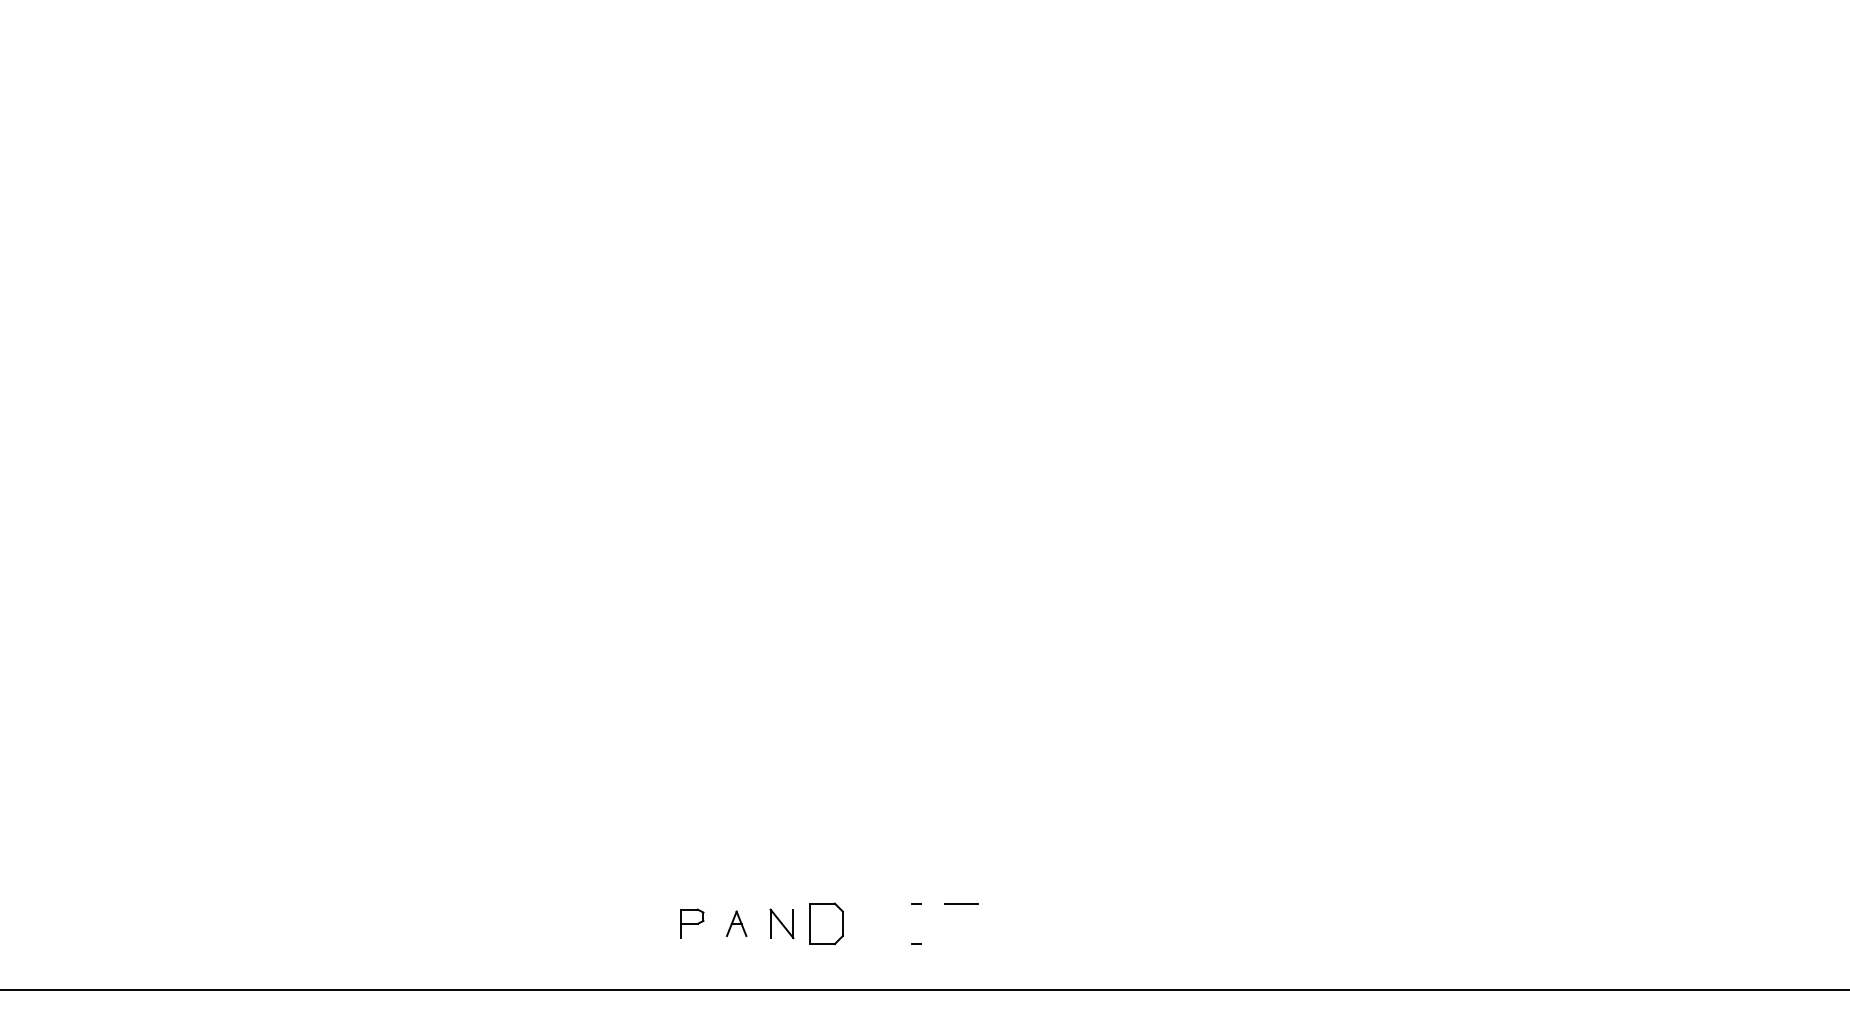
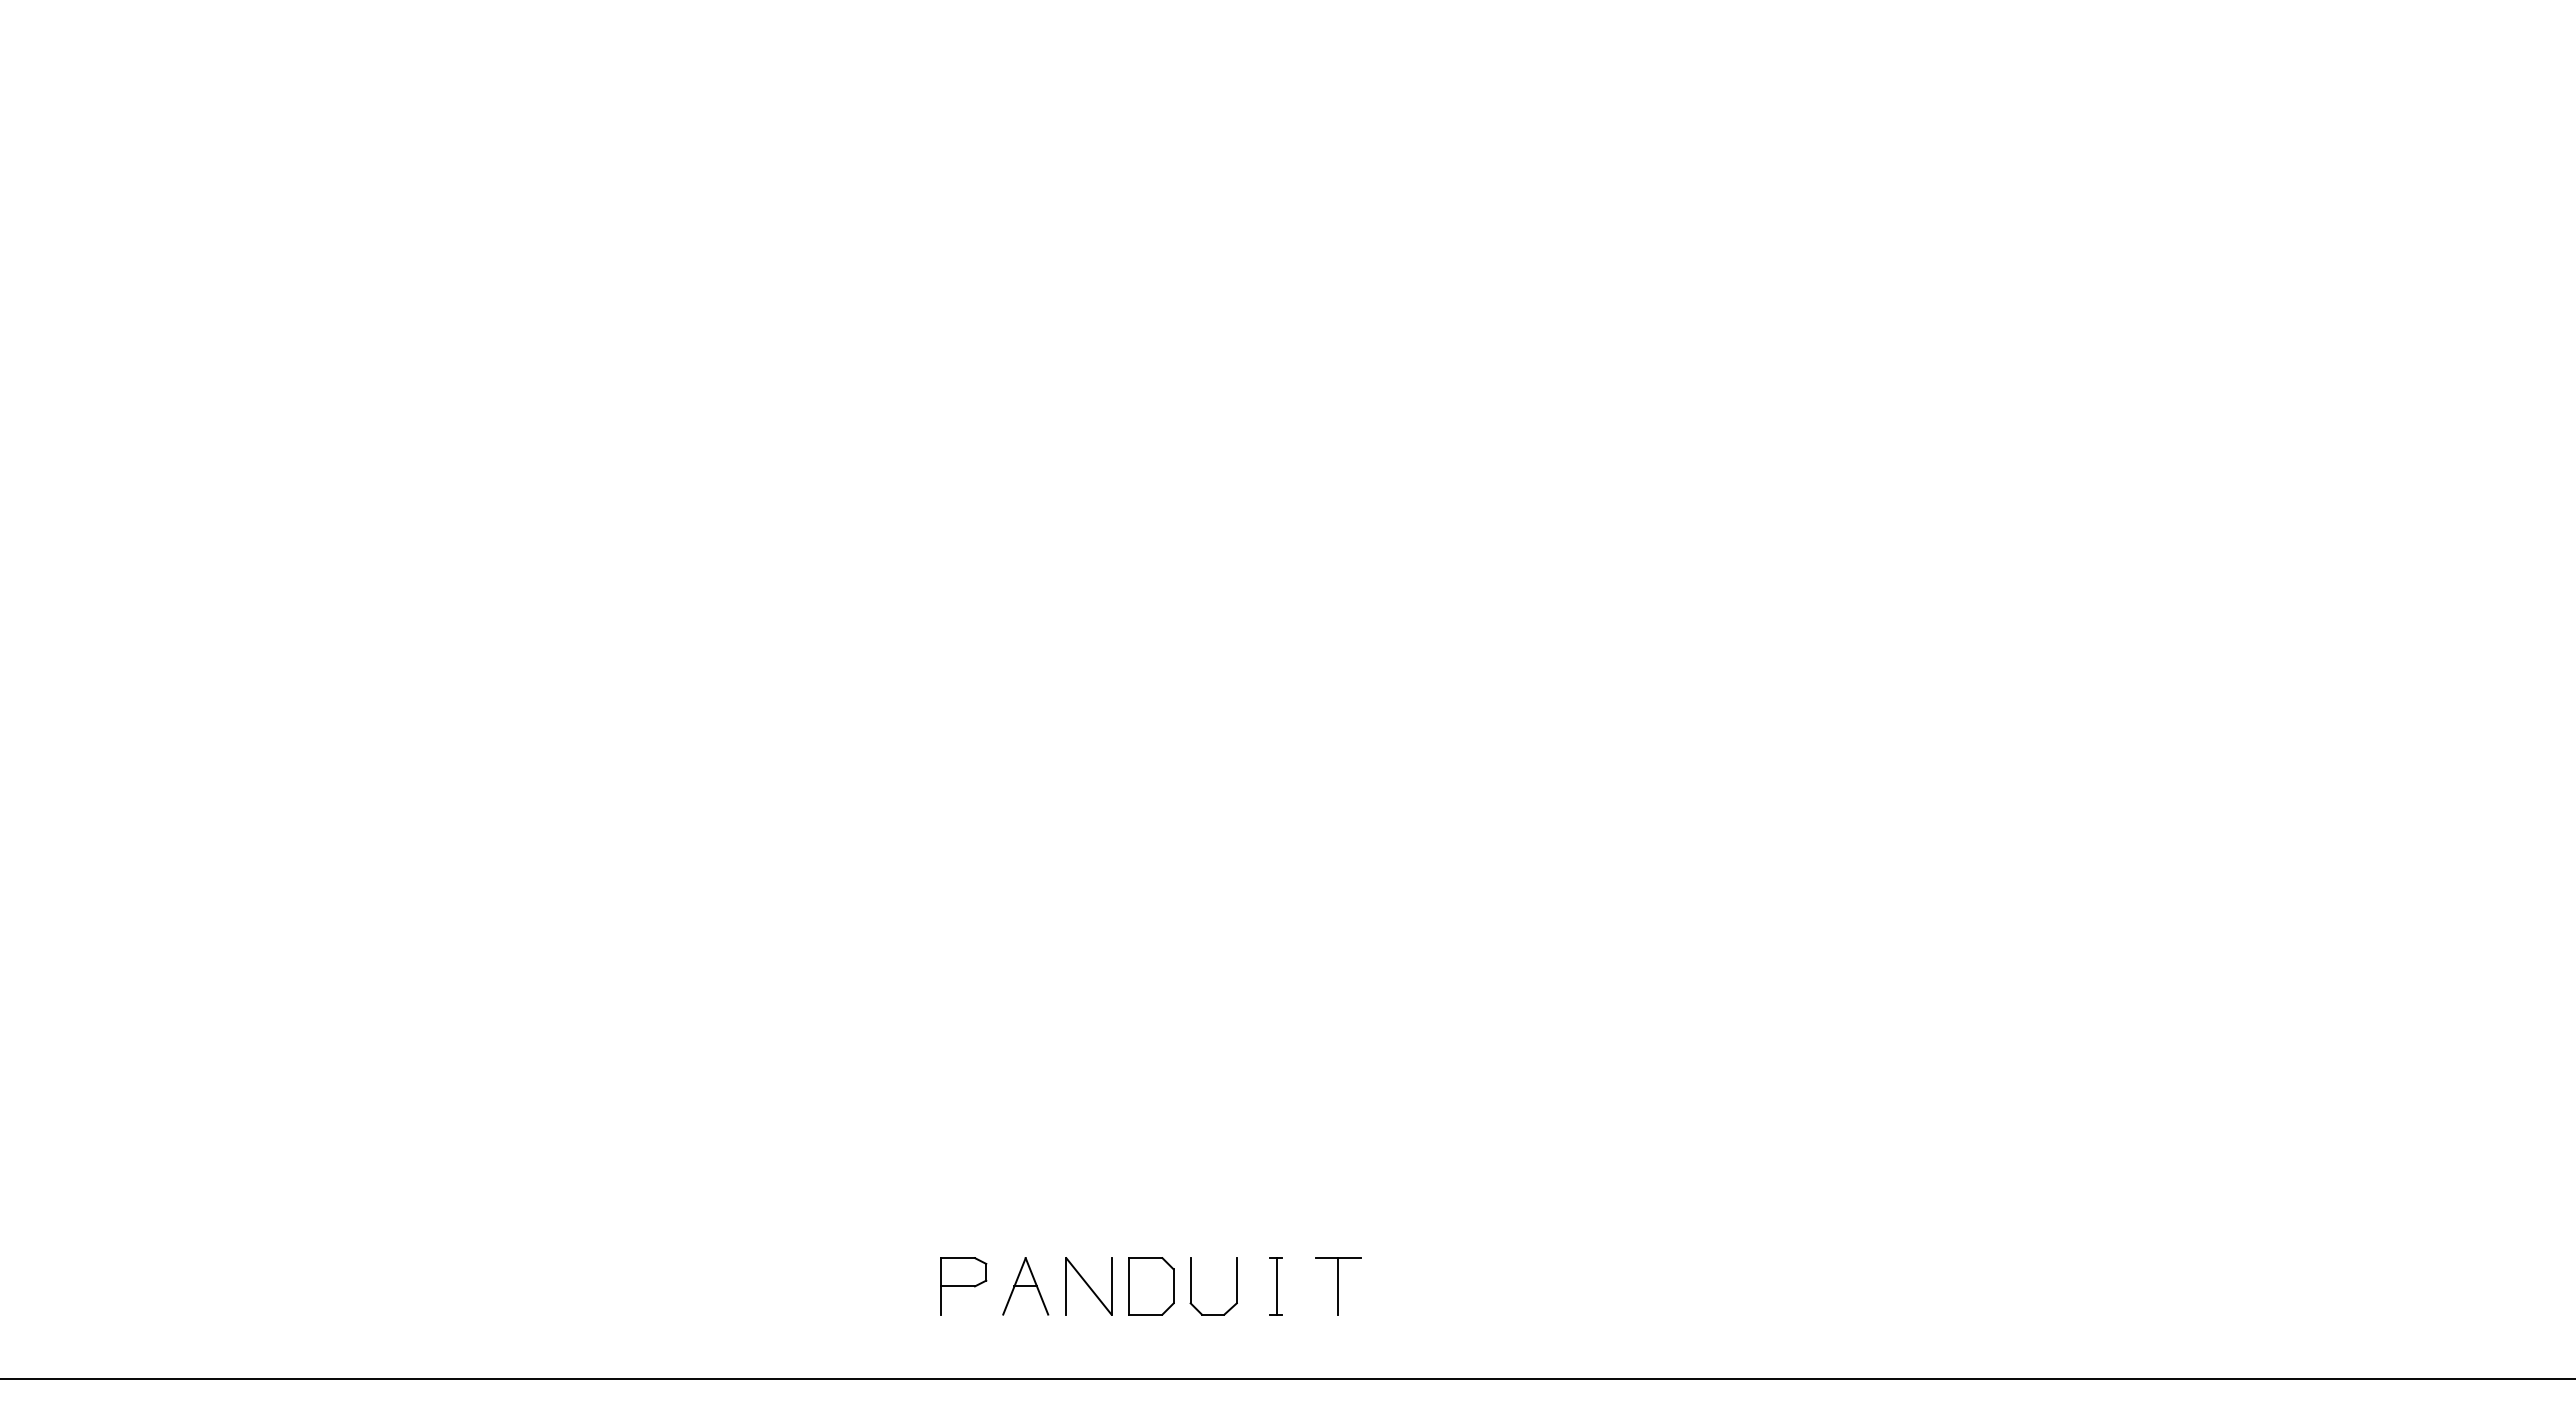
part: (691, 923) -> (963, 1286), size x1.43
part: (736, 923) -> (1025, 1286), size x1.67
part: (781, 923) -> (1088, 1286), size x1.43
part: (855, 923) -> (1191, 1286), added
line: (916, 923) -> (1276, 1286), added
line: (961, 923) -> (1338, 1286), added

